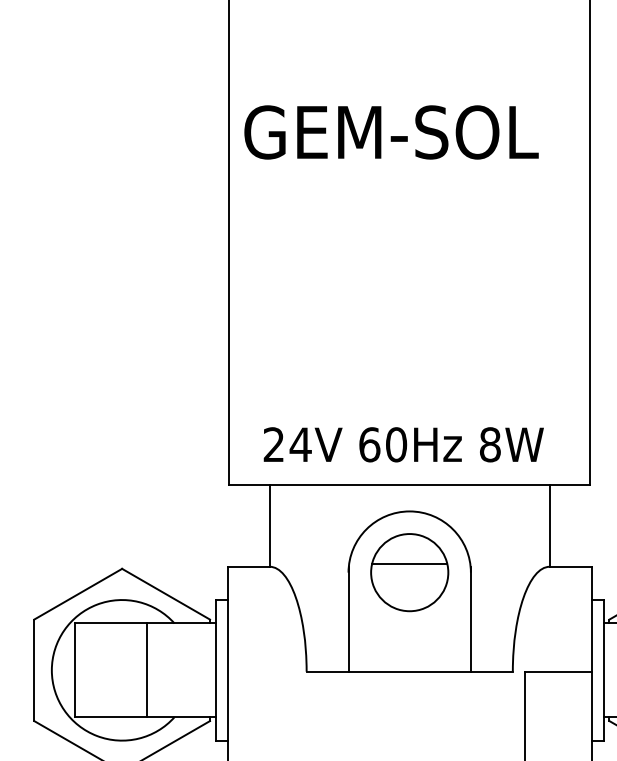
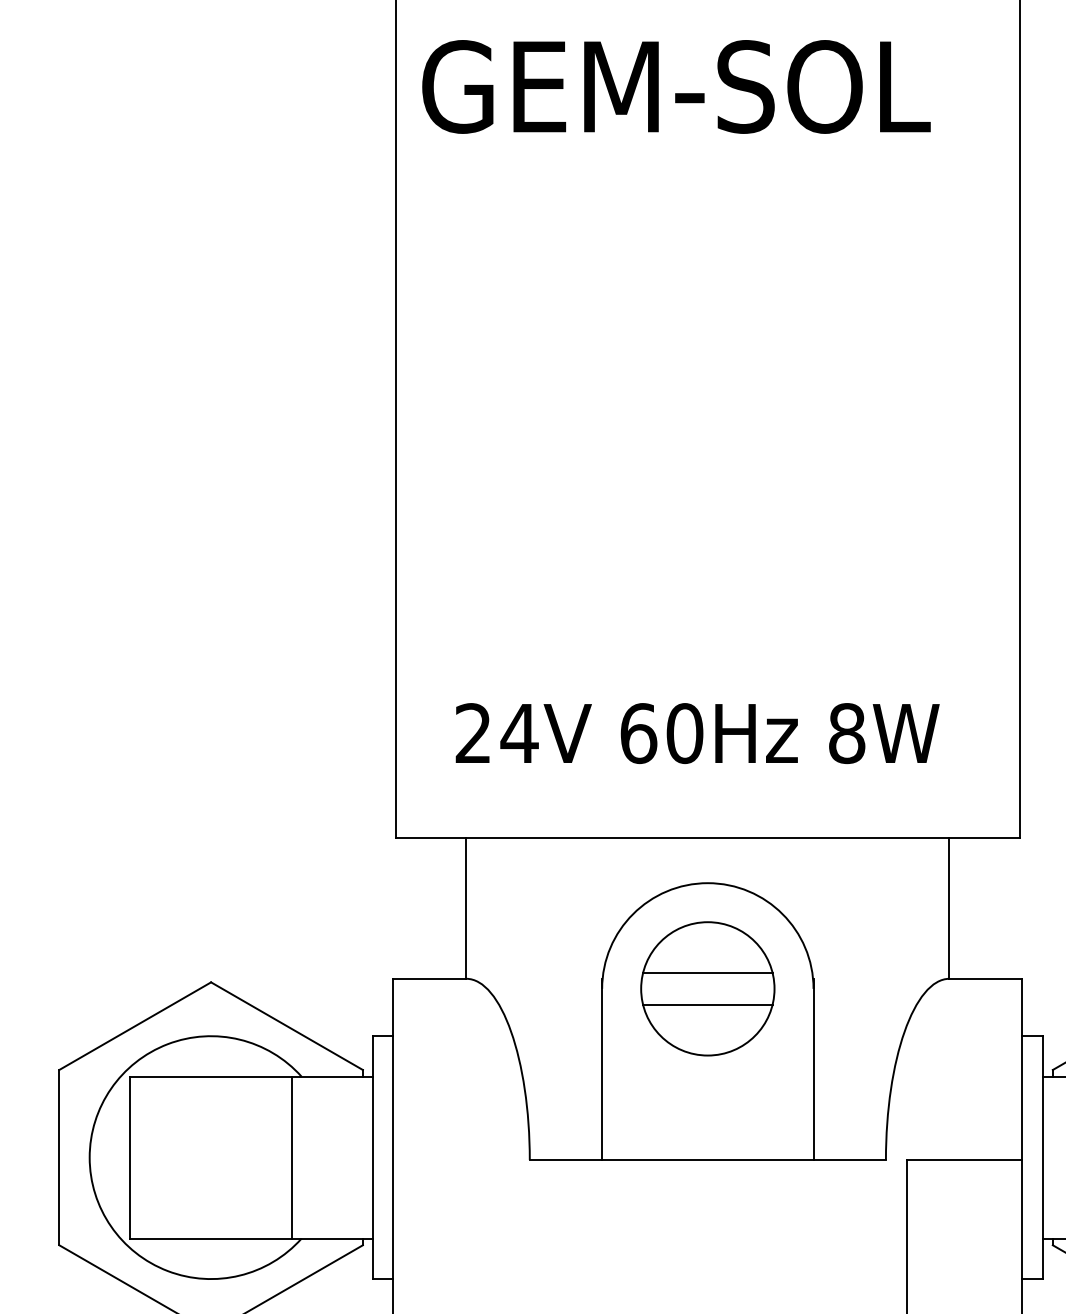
text: (391, 132) -> (676, 86), moved
text: (403, 444) -> (697, 733), moved
line: (409, 581) -> (707, 1004), added
line: (147, 670) -> (292, 1157), moved

